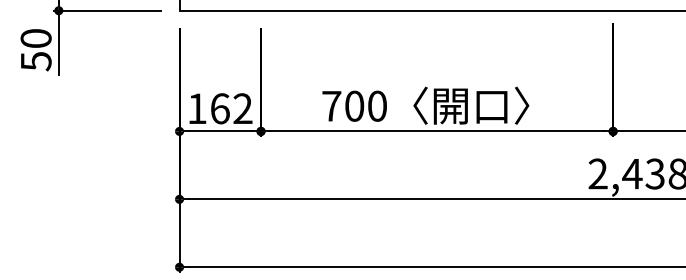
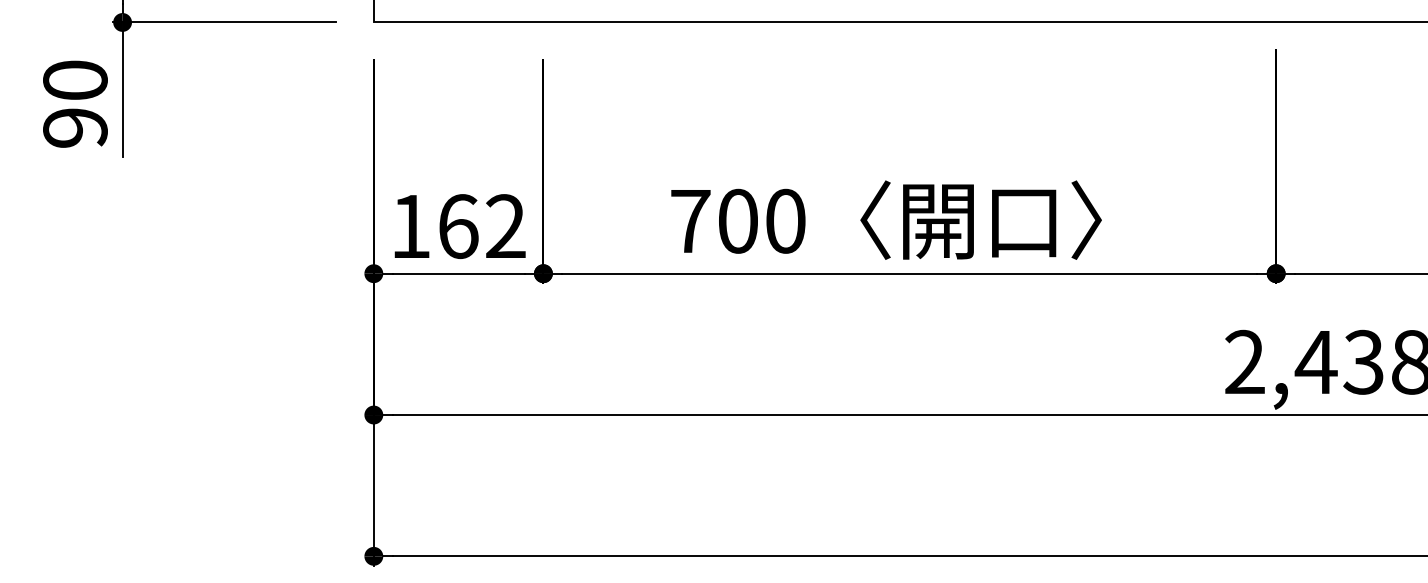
text: (35, 61) -> (74, 128), 50 -> 90

